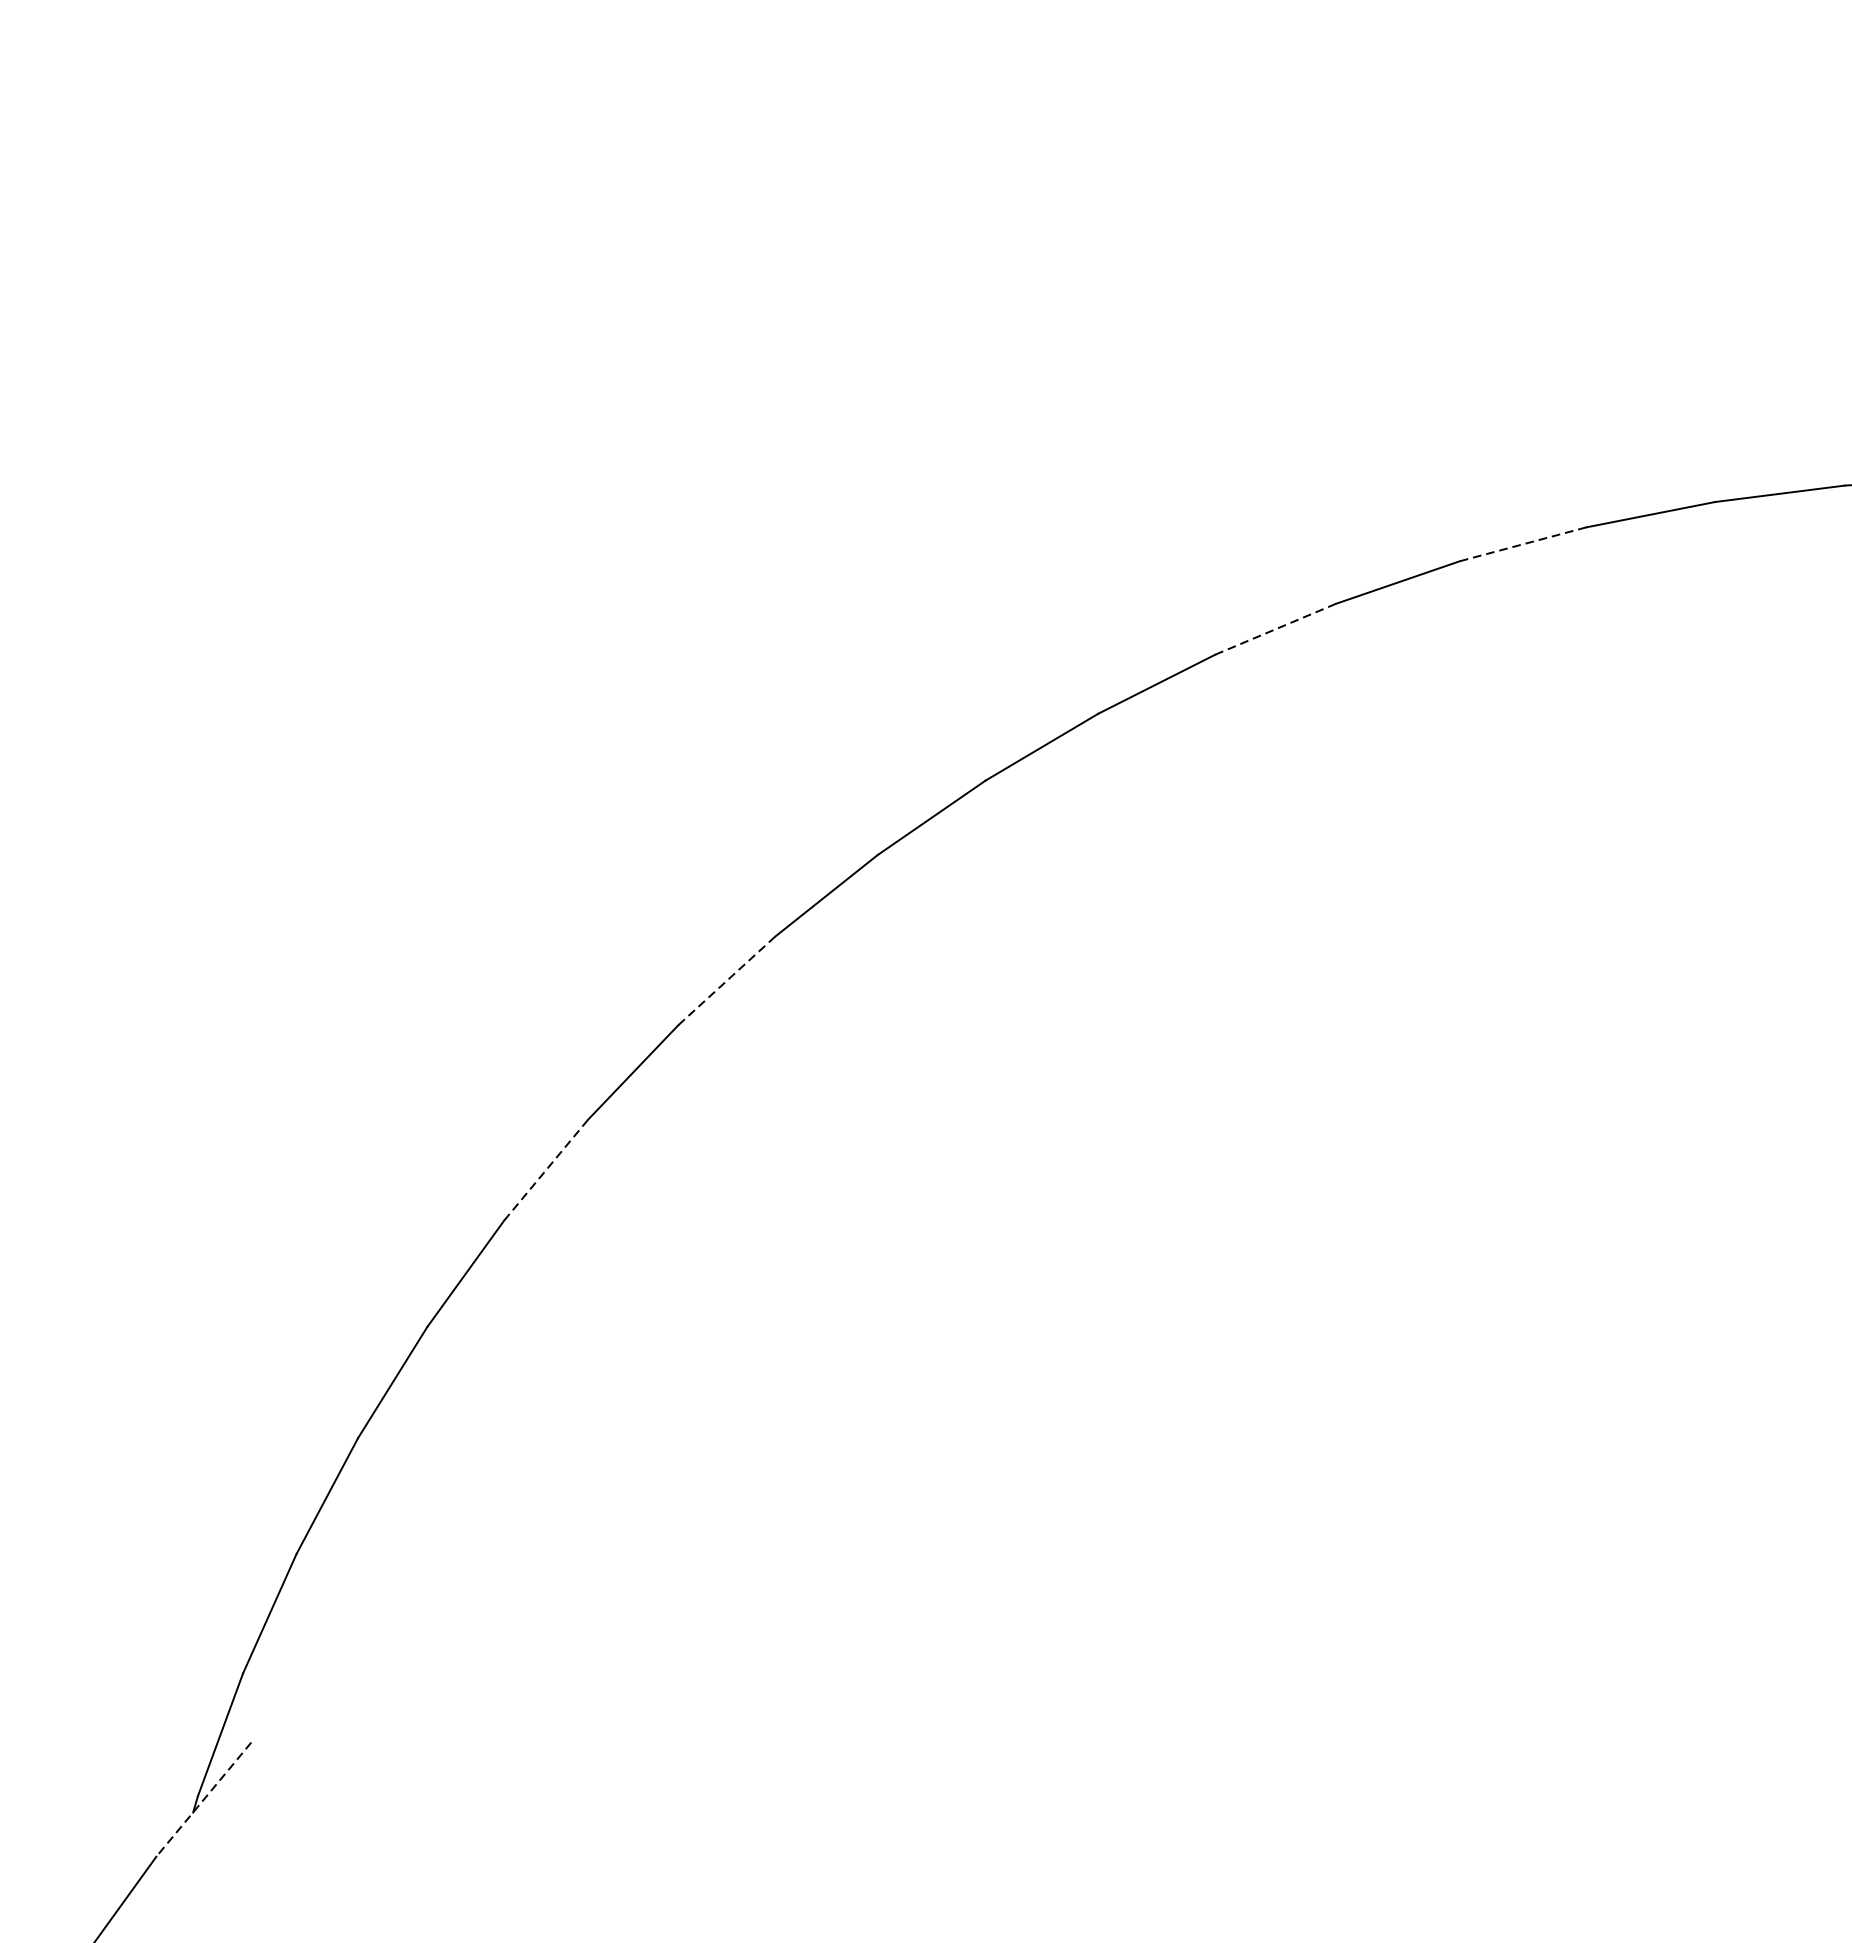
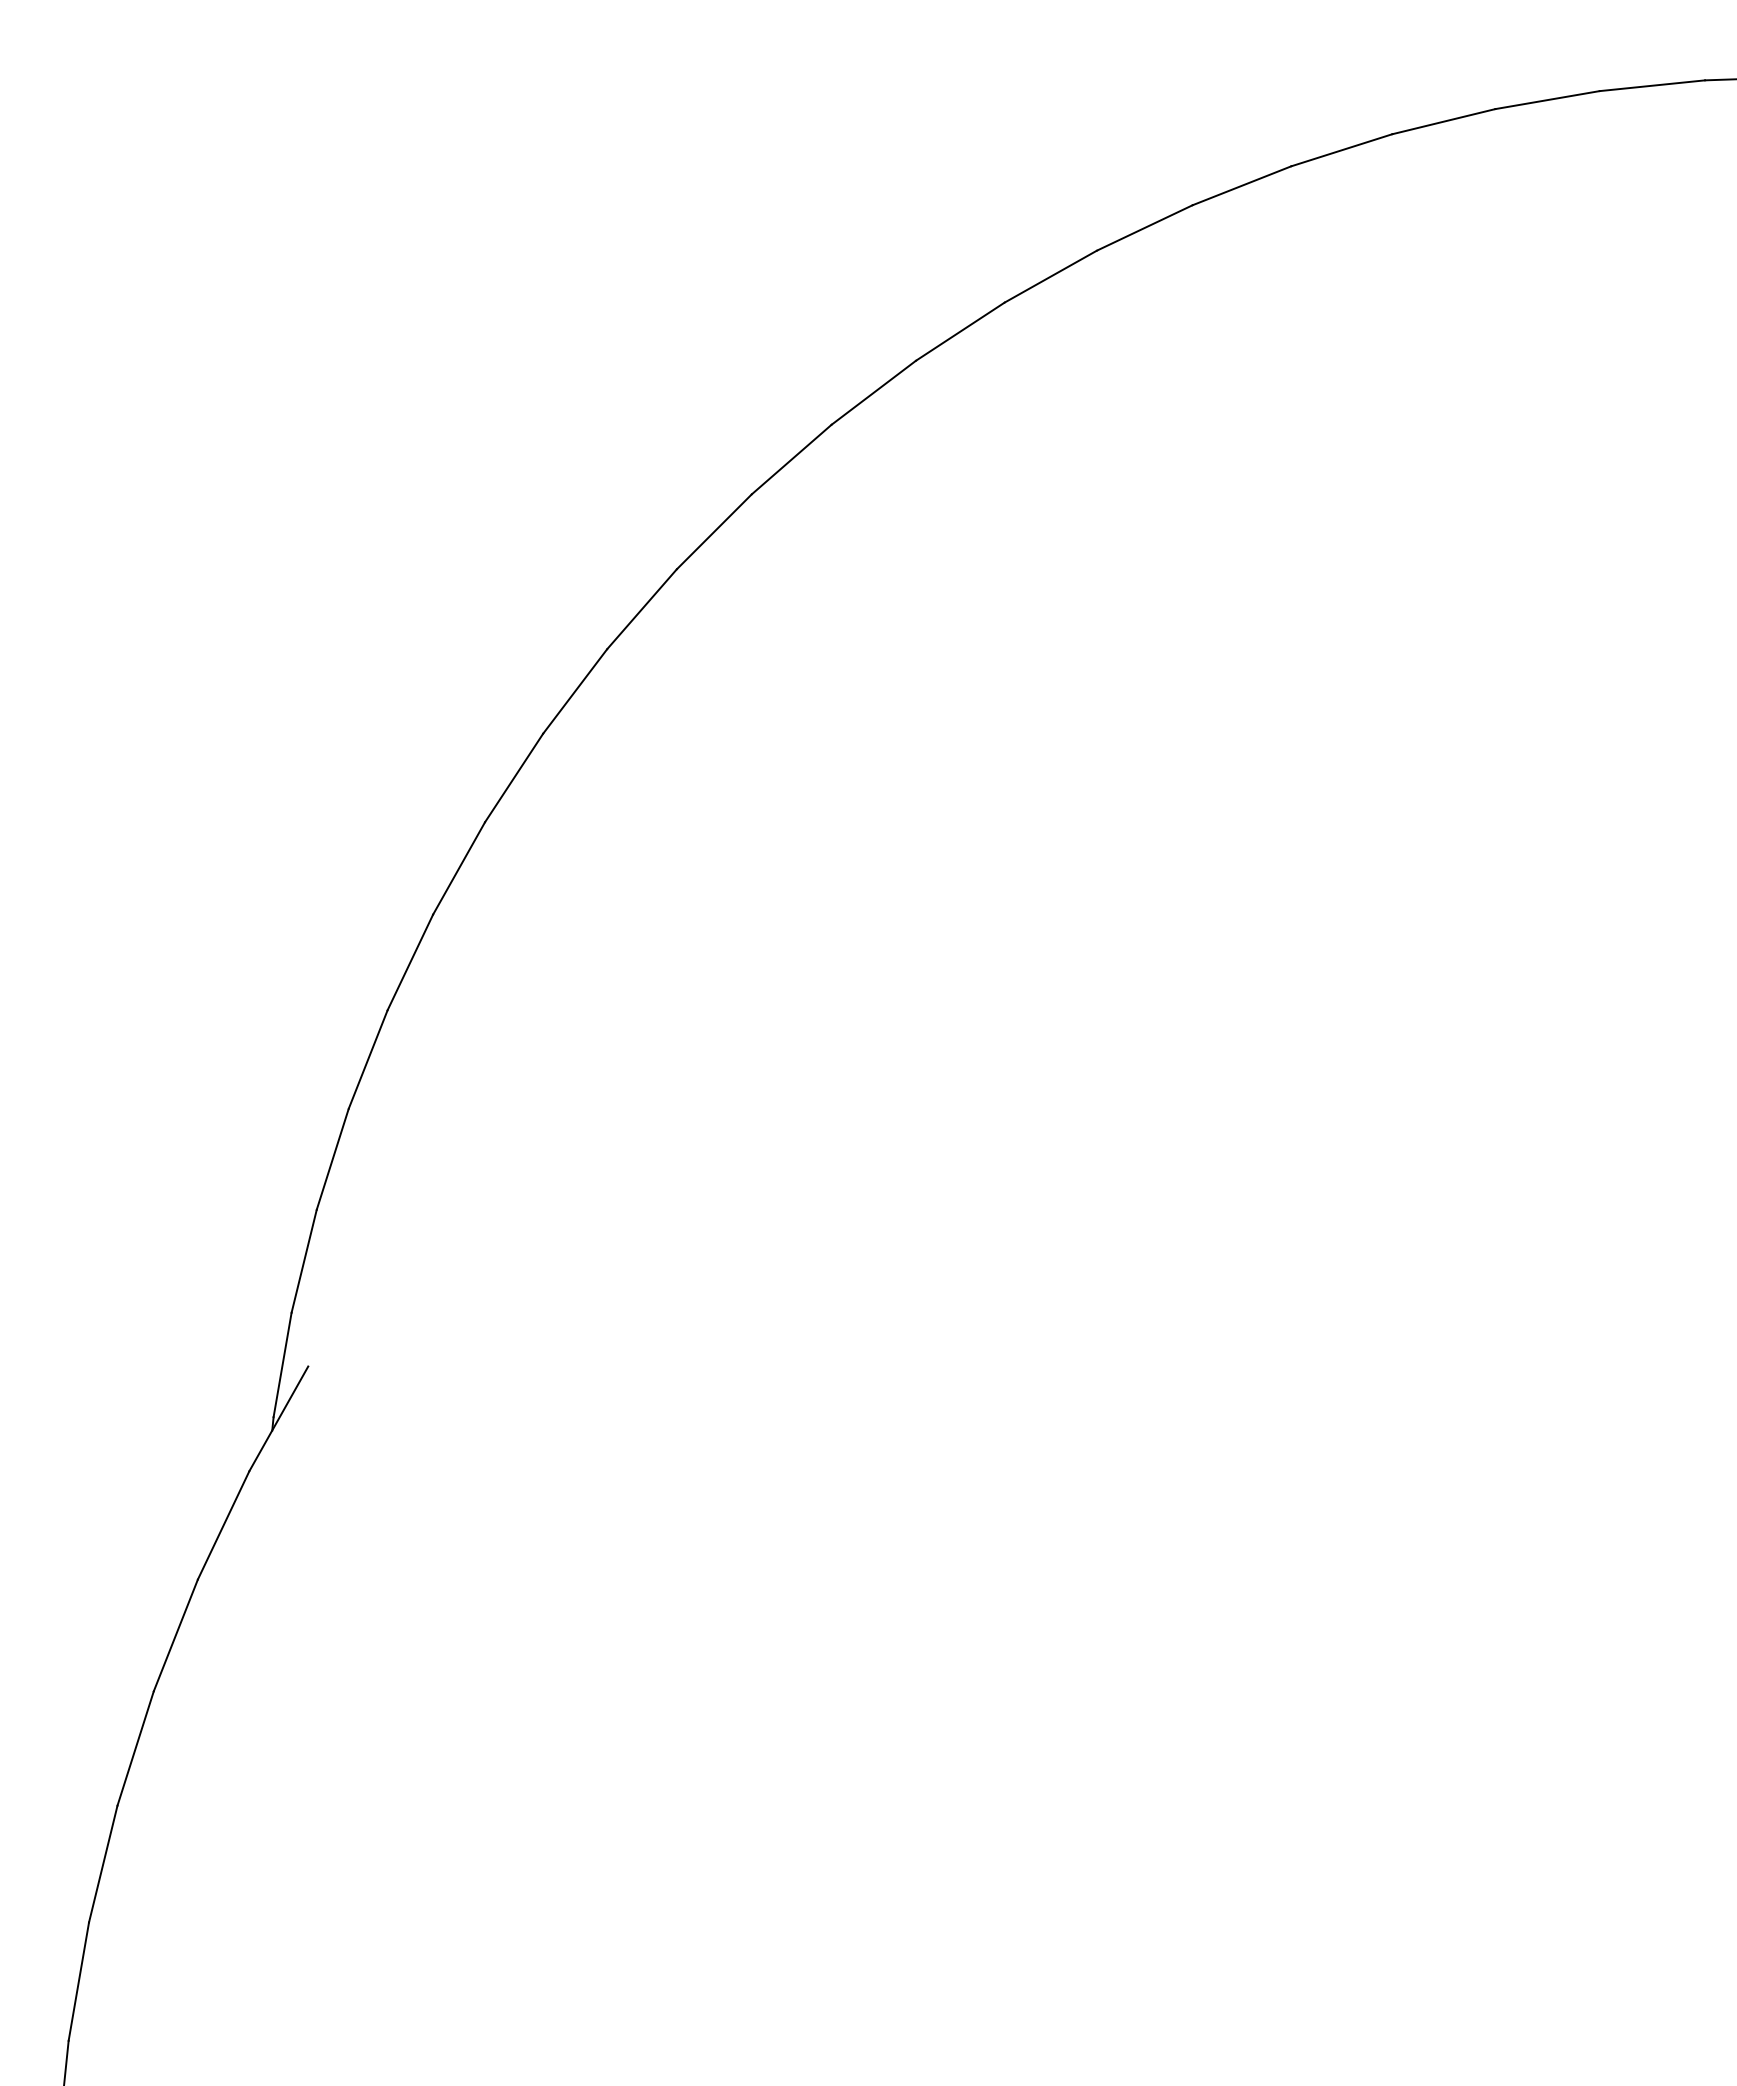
line: (1522, 543) -> (1144, 227), dashed -> solid
line: (1274, 628) -> (959, 331), dashed -> solid
line: (725, 980) -> (574, 691), dashed -> solid
line: (546, 1170) -> (459, 868), dashed -> solid
line: (203, 1800) -> (278, 1419), dashed -> solid

